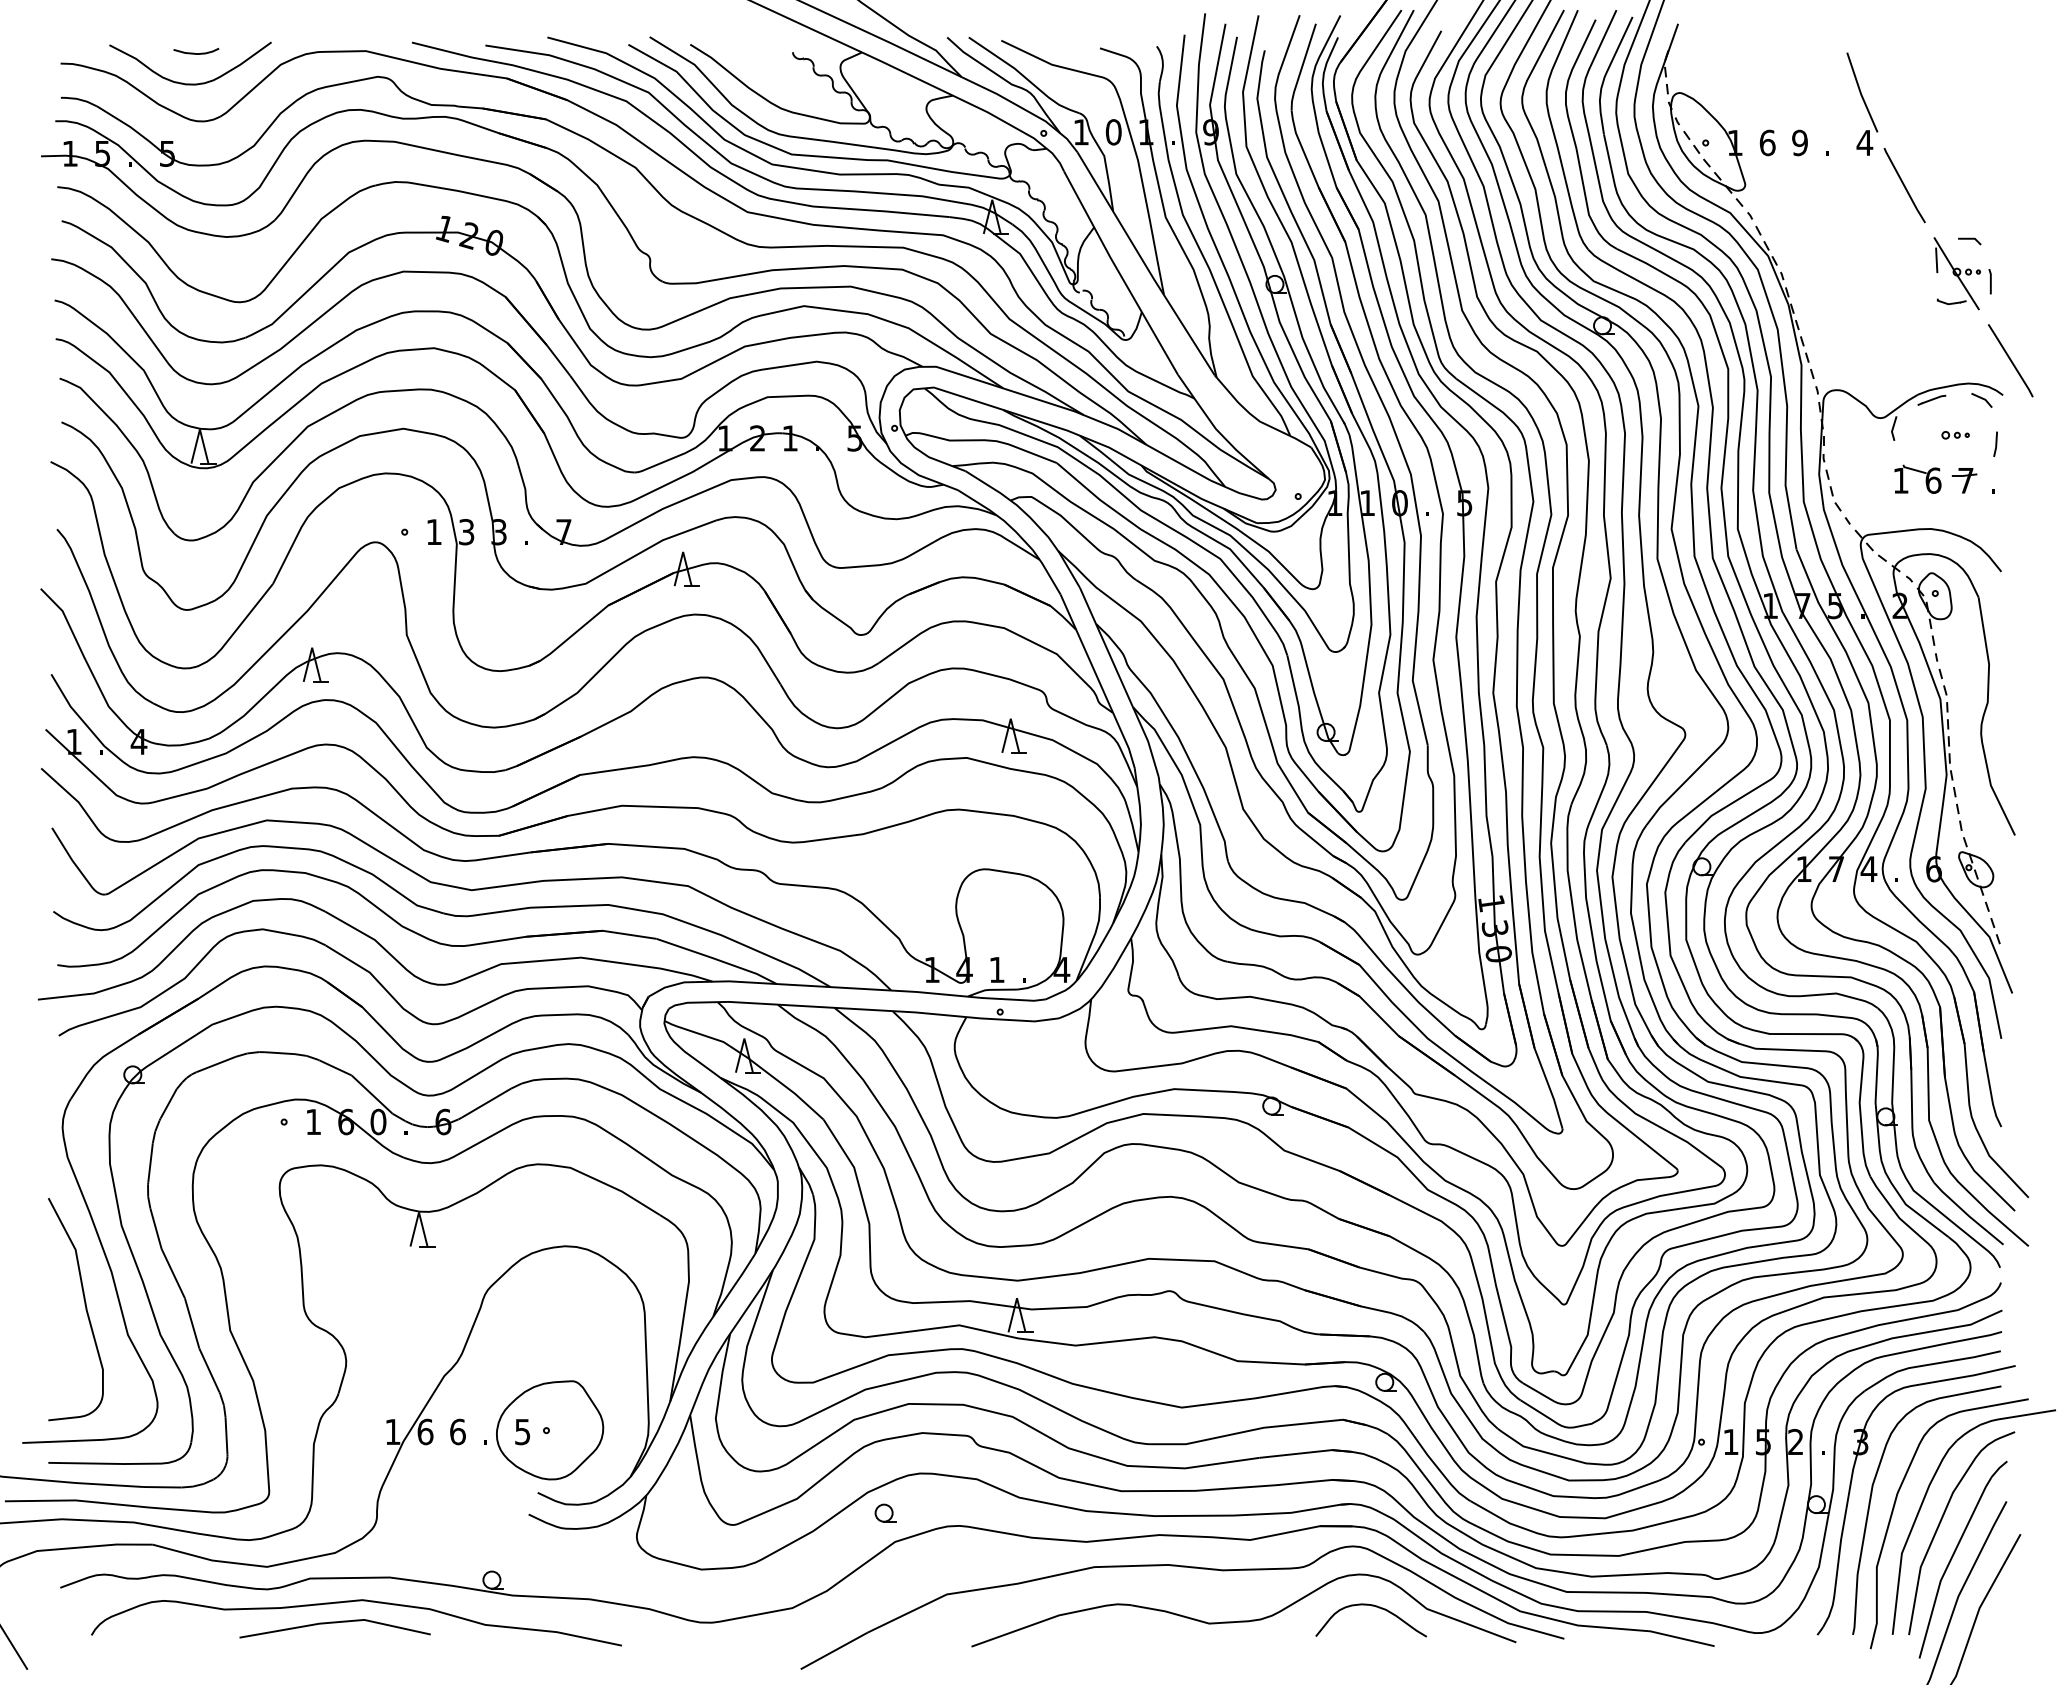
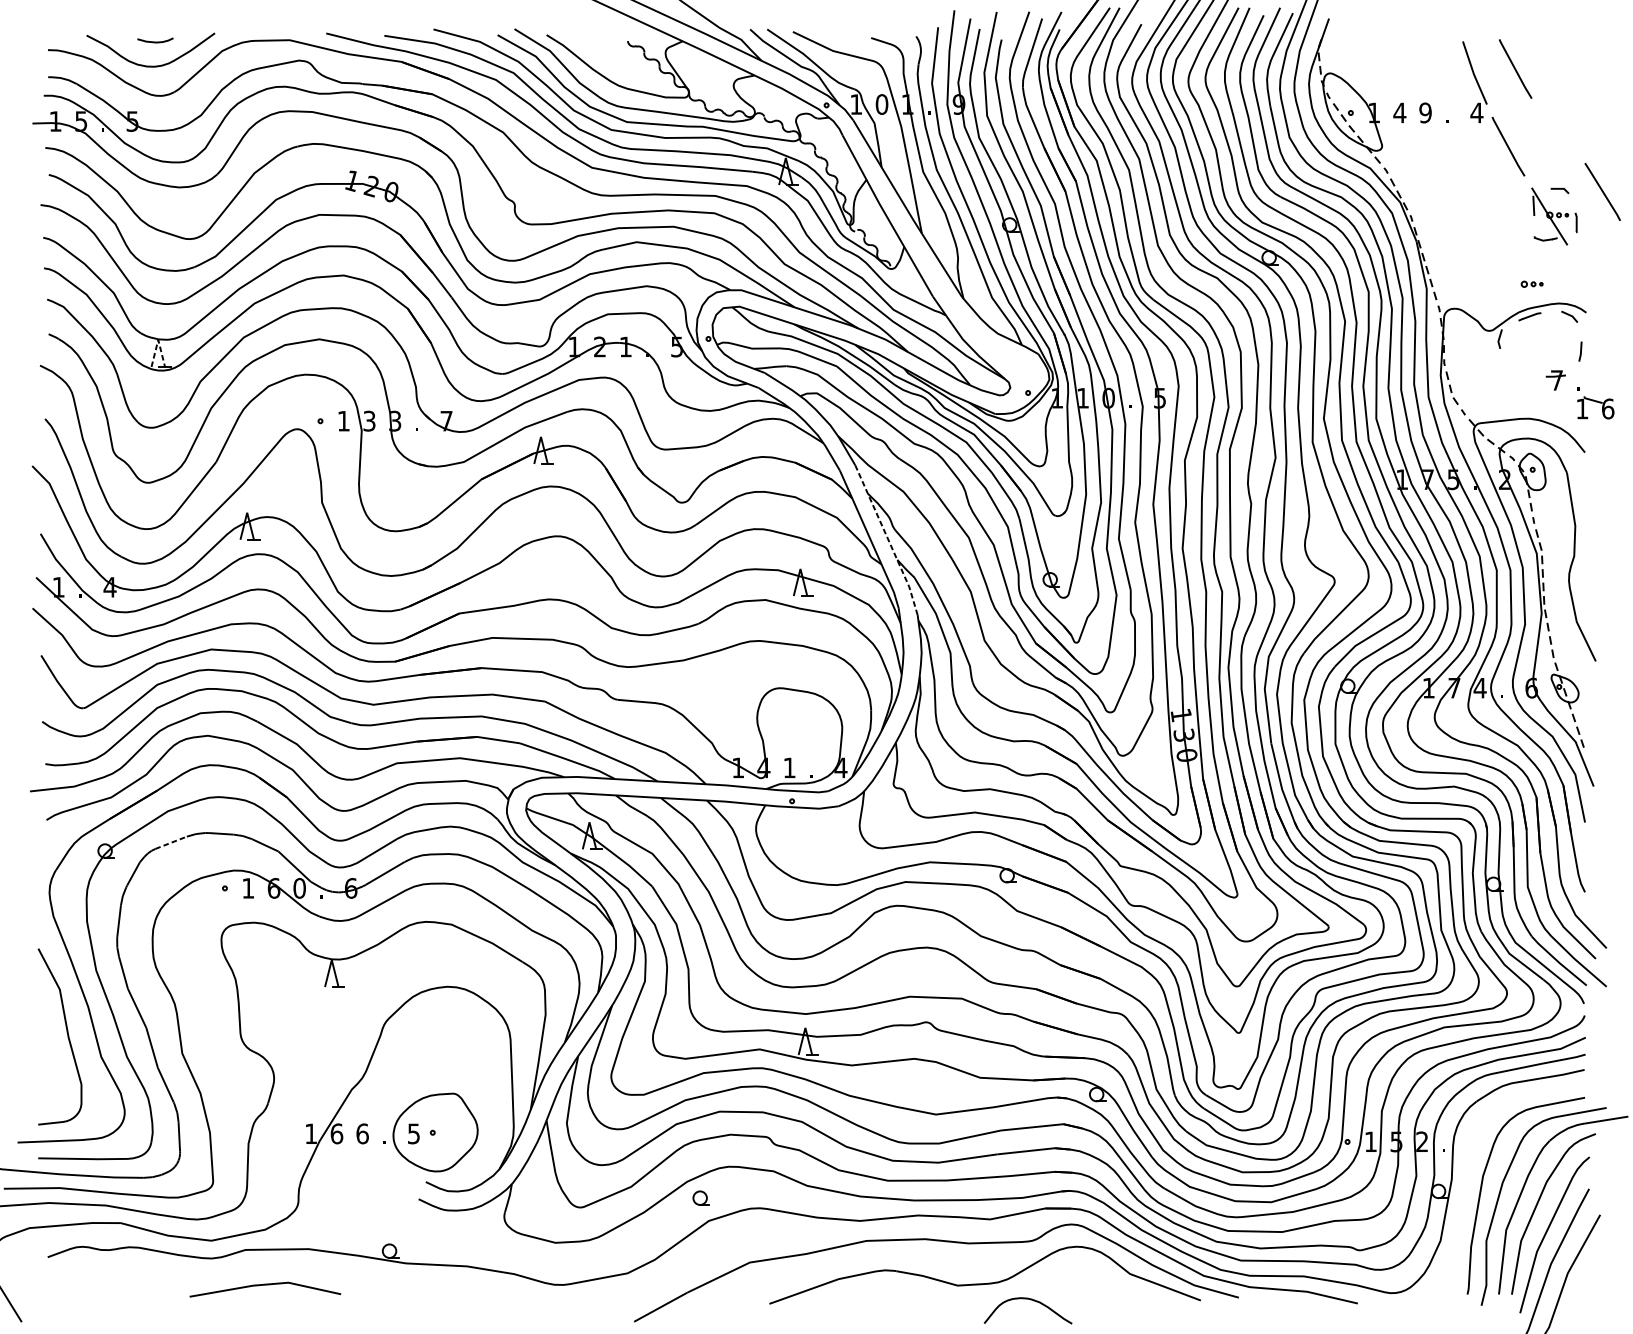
line: (1913, 87) -> (1515, 69), added
text: (1767, 142) -> (1399, 112), 6 -> 4
line: (2010, 360) -> (1602, 191), moved
line: (199, 429) -> (157, 339), solid -> dashed
part: (1955, 435) -> (1532, 284), moved
part: (1919, 472) -> (1597, 402), moved
line: (1122, 682) -> (888, 540), solid -> dashed
line: (216, 1064) -> (171, 842), solid -> dashed
part: (1850, 1492) -> (1465, 1181), removed
curve: (351, 1602) -> (278, 1268), removed
curve: (1371, 1606) -> (1028, 1299), moved

